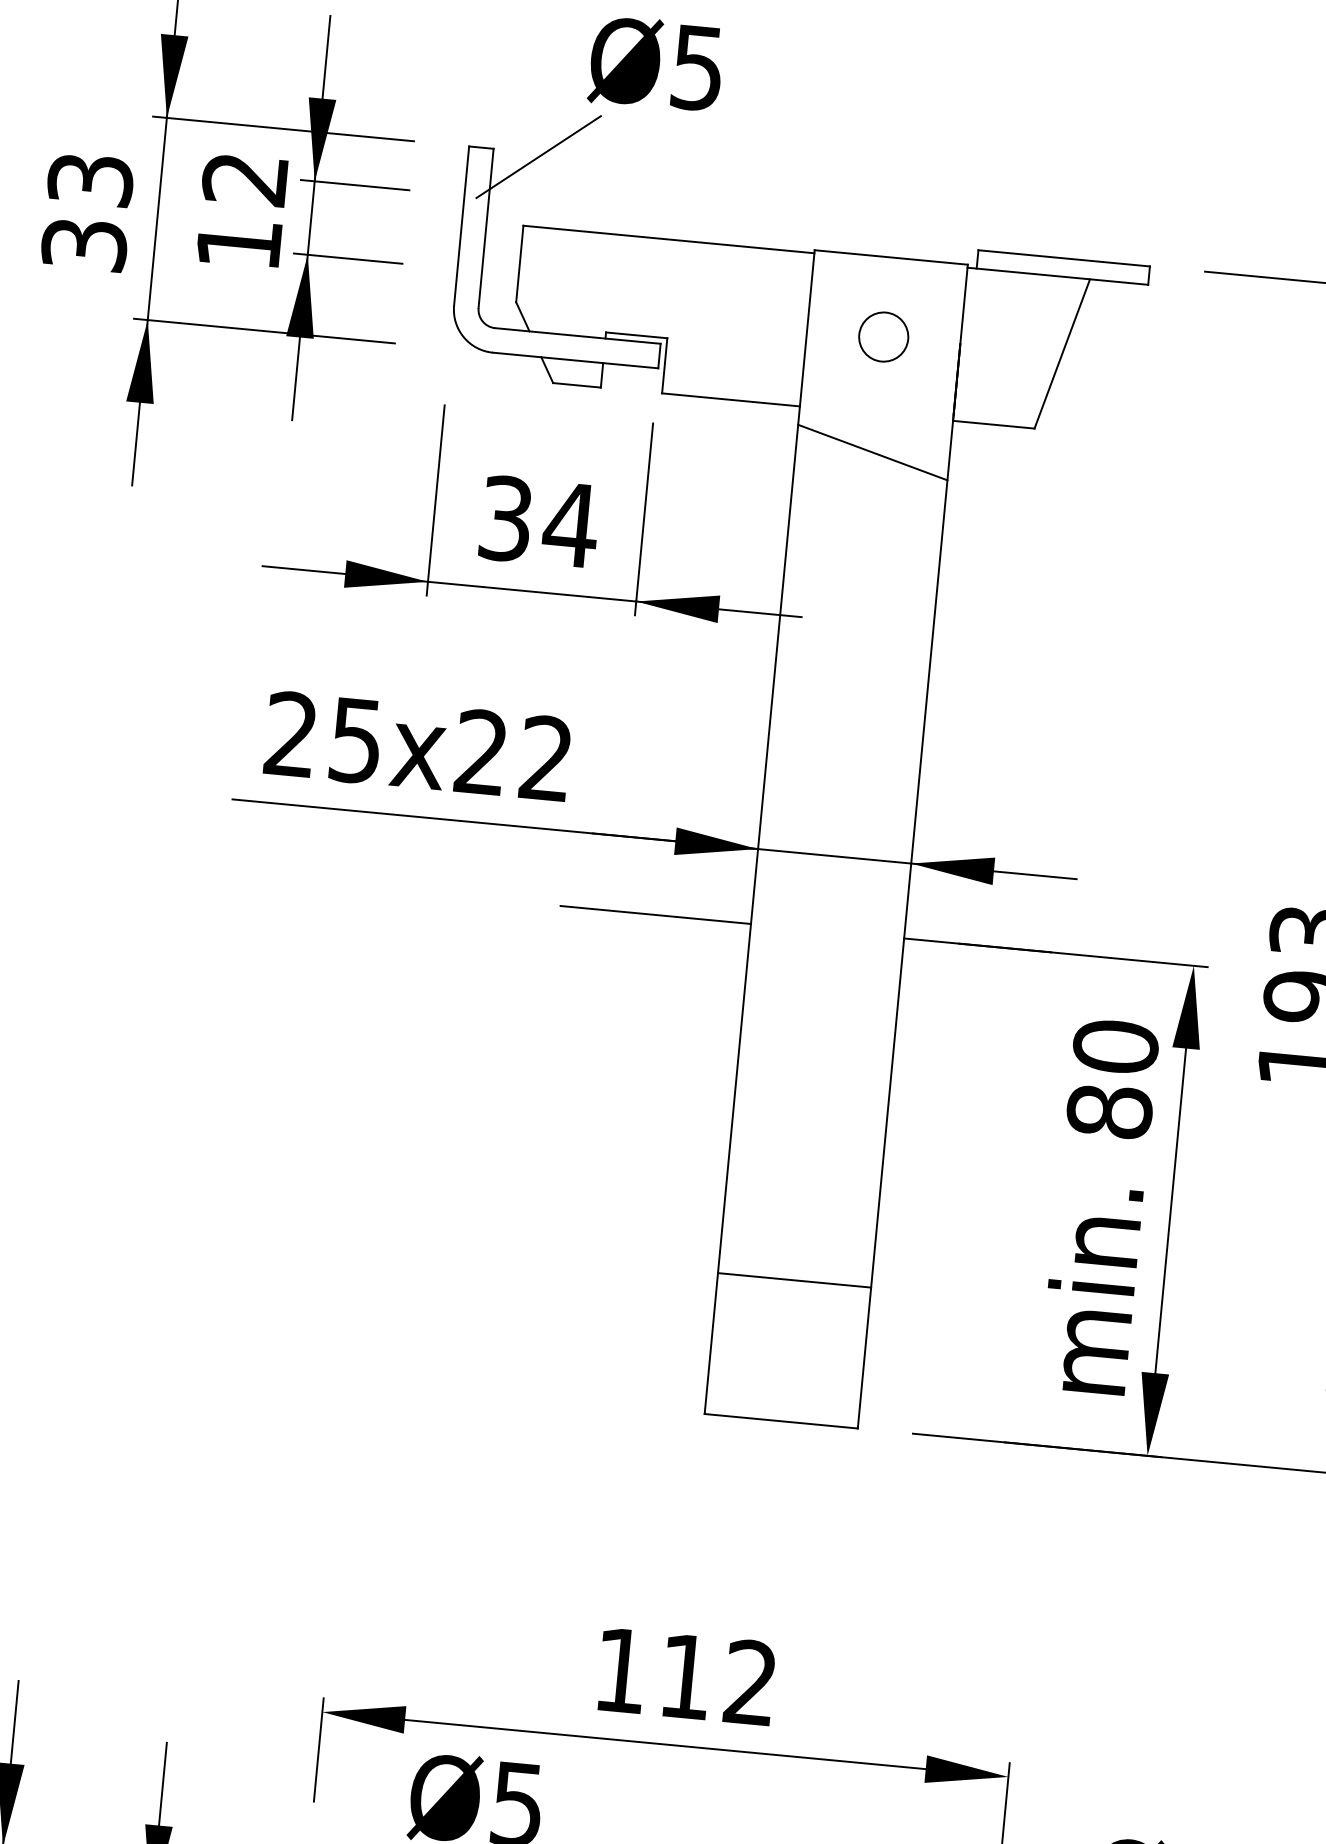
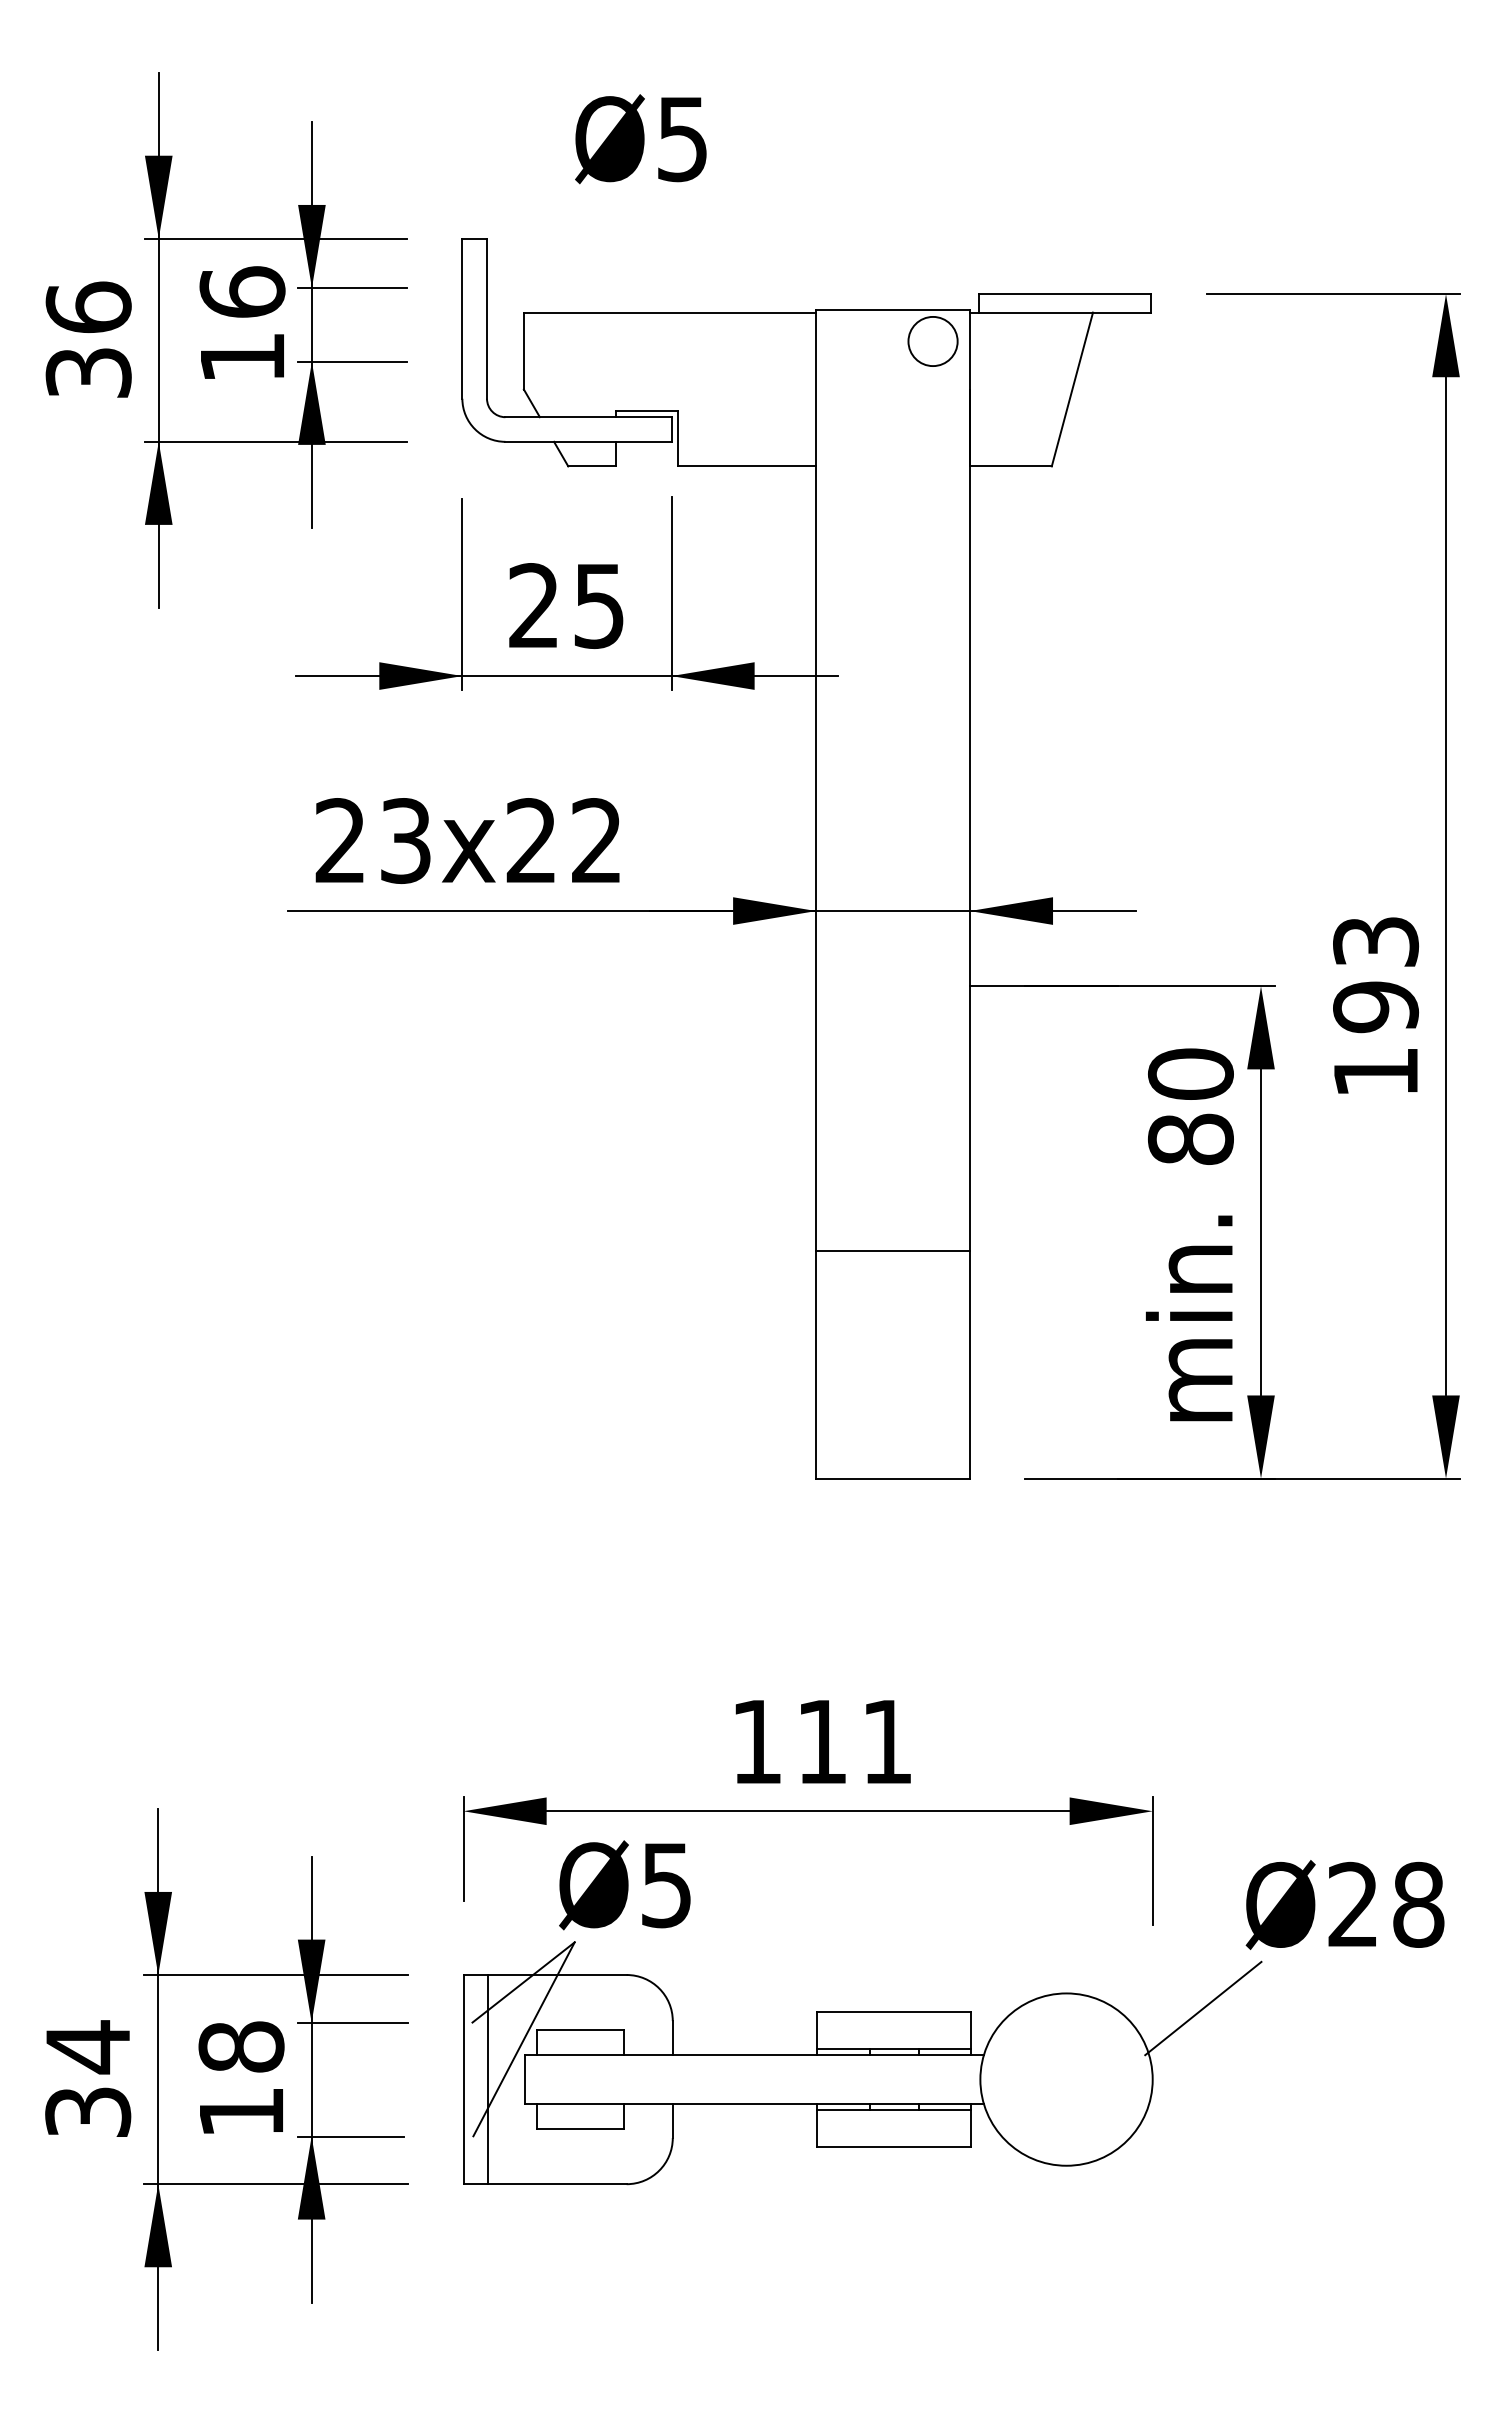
line: (538, 156) -> (532, 242), removed
text: (245, 178) -> (242, 291), 12 -> 16
text: (90, 179) -> (88, 307), 33 -> 36
circle: (883, 337) -> (932, 341), moved
line: (872, 452) -> (892, 505), removed
text: (539, 522) -> (567, 606), 34 -> 25
text: (355, 740) -> (405, 840), 25x22 -> 23x22
line: (655, 915) -> (720, 986), removed
line: (793, 1280) -> (892, 1251), moved
text: (750, 1681) -> (886, 1740), 112 -> 111

